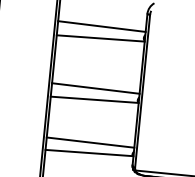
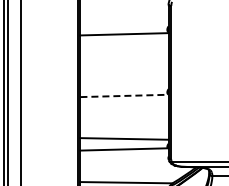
line: (101, 26) -> (124, 22), removed
line: (95, 88) -> (124, 84), removed
line: (94, 99) -> (124, 95), solid -> dashed

